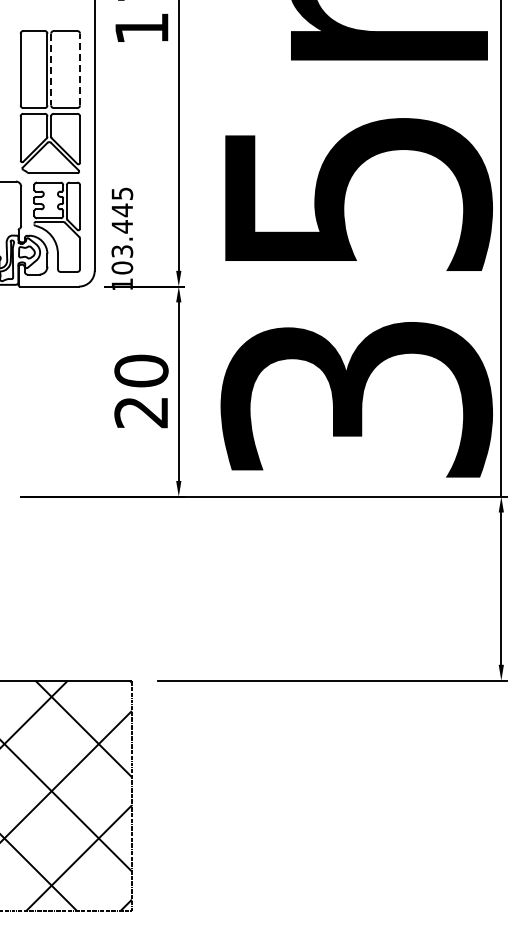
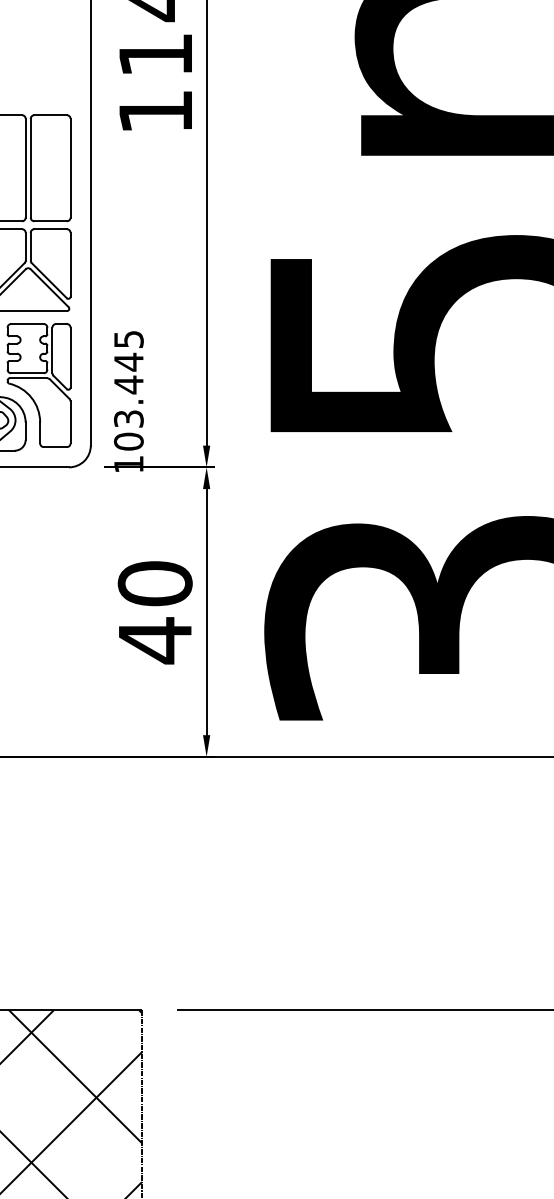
line: (51, 69) -> (31, 168), dashed -> solid
line: (80, 69) -> (71, 168), dashed -> solid
text: (140, 412) -> (153, 640), 20 -> 40

